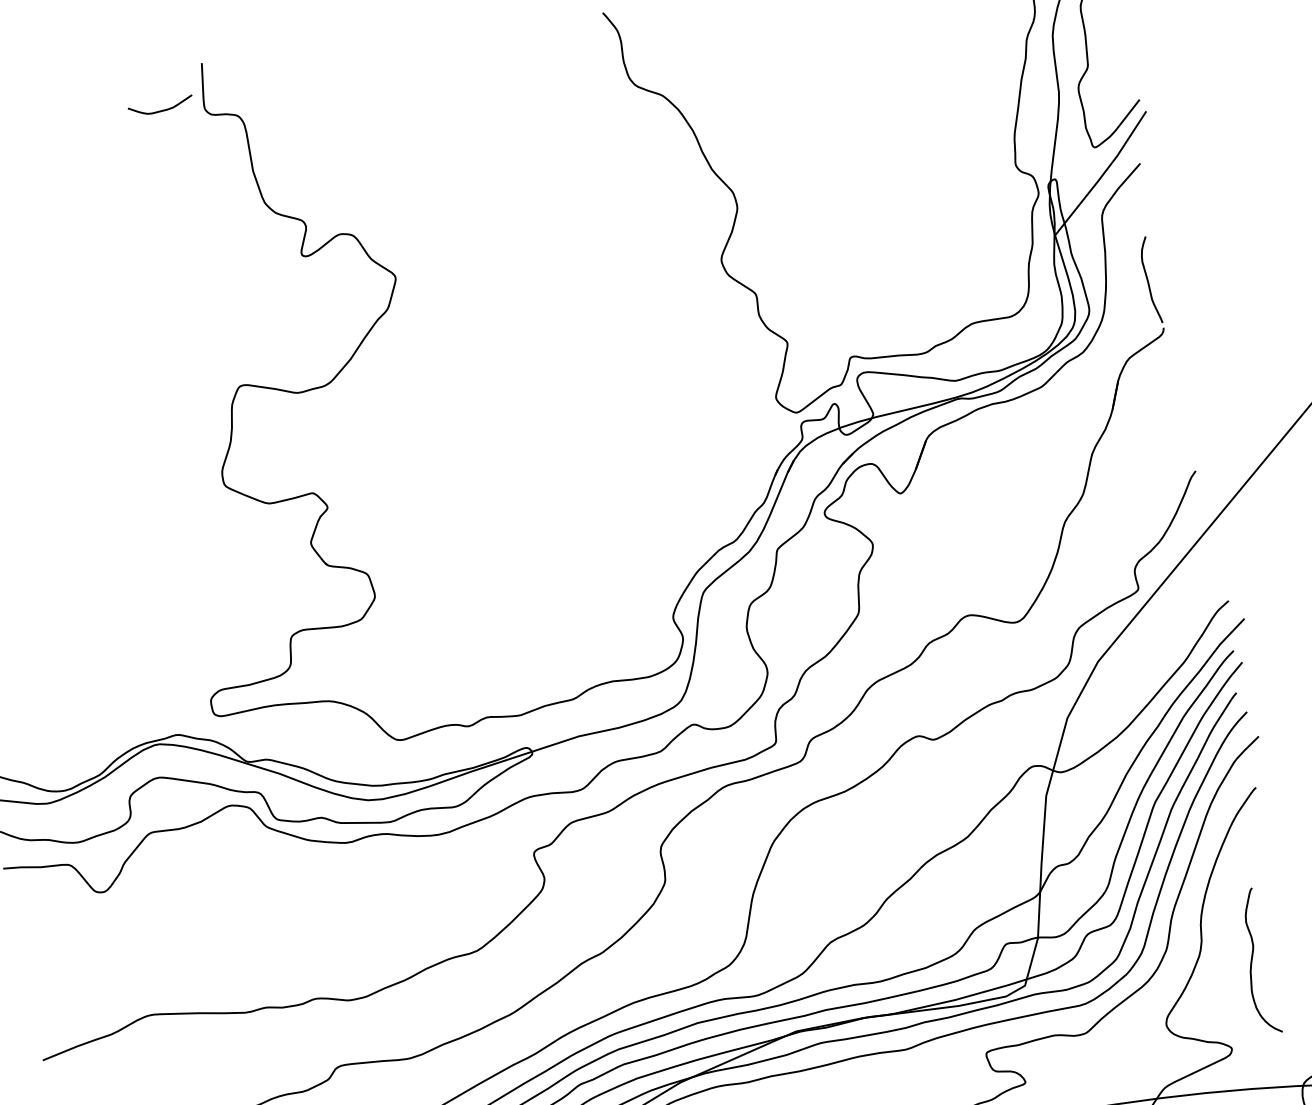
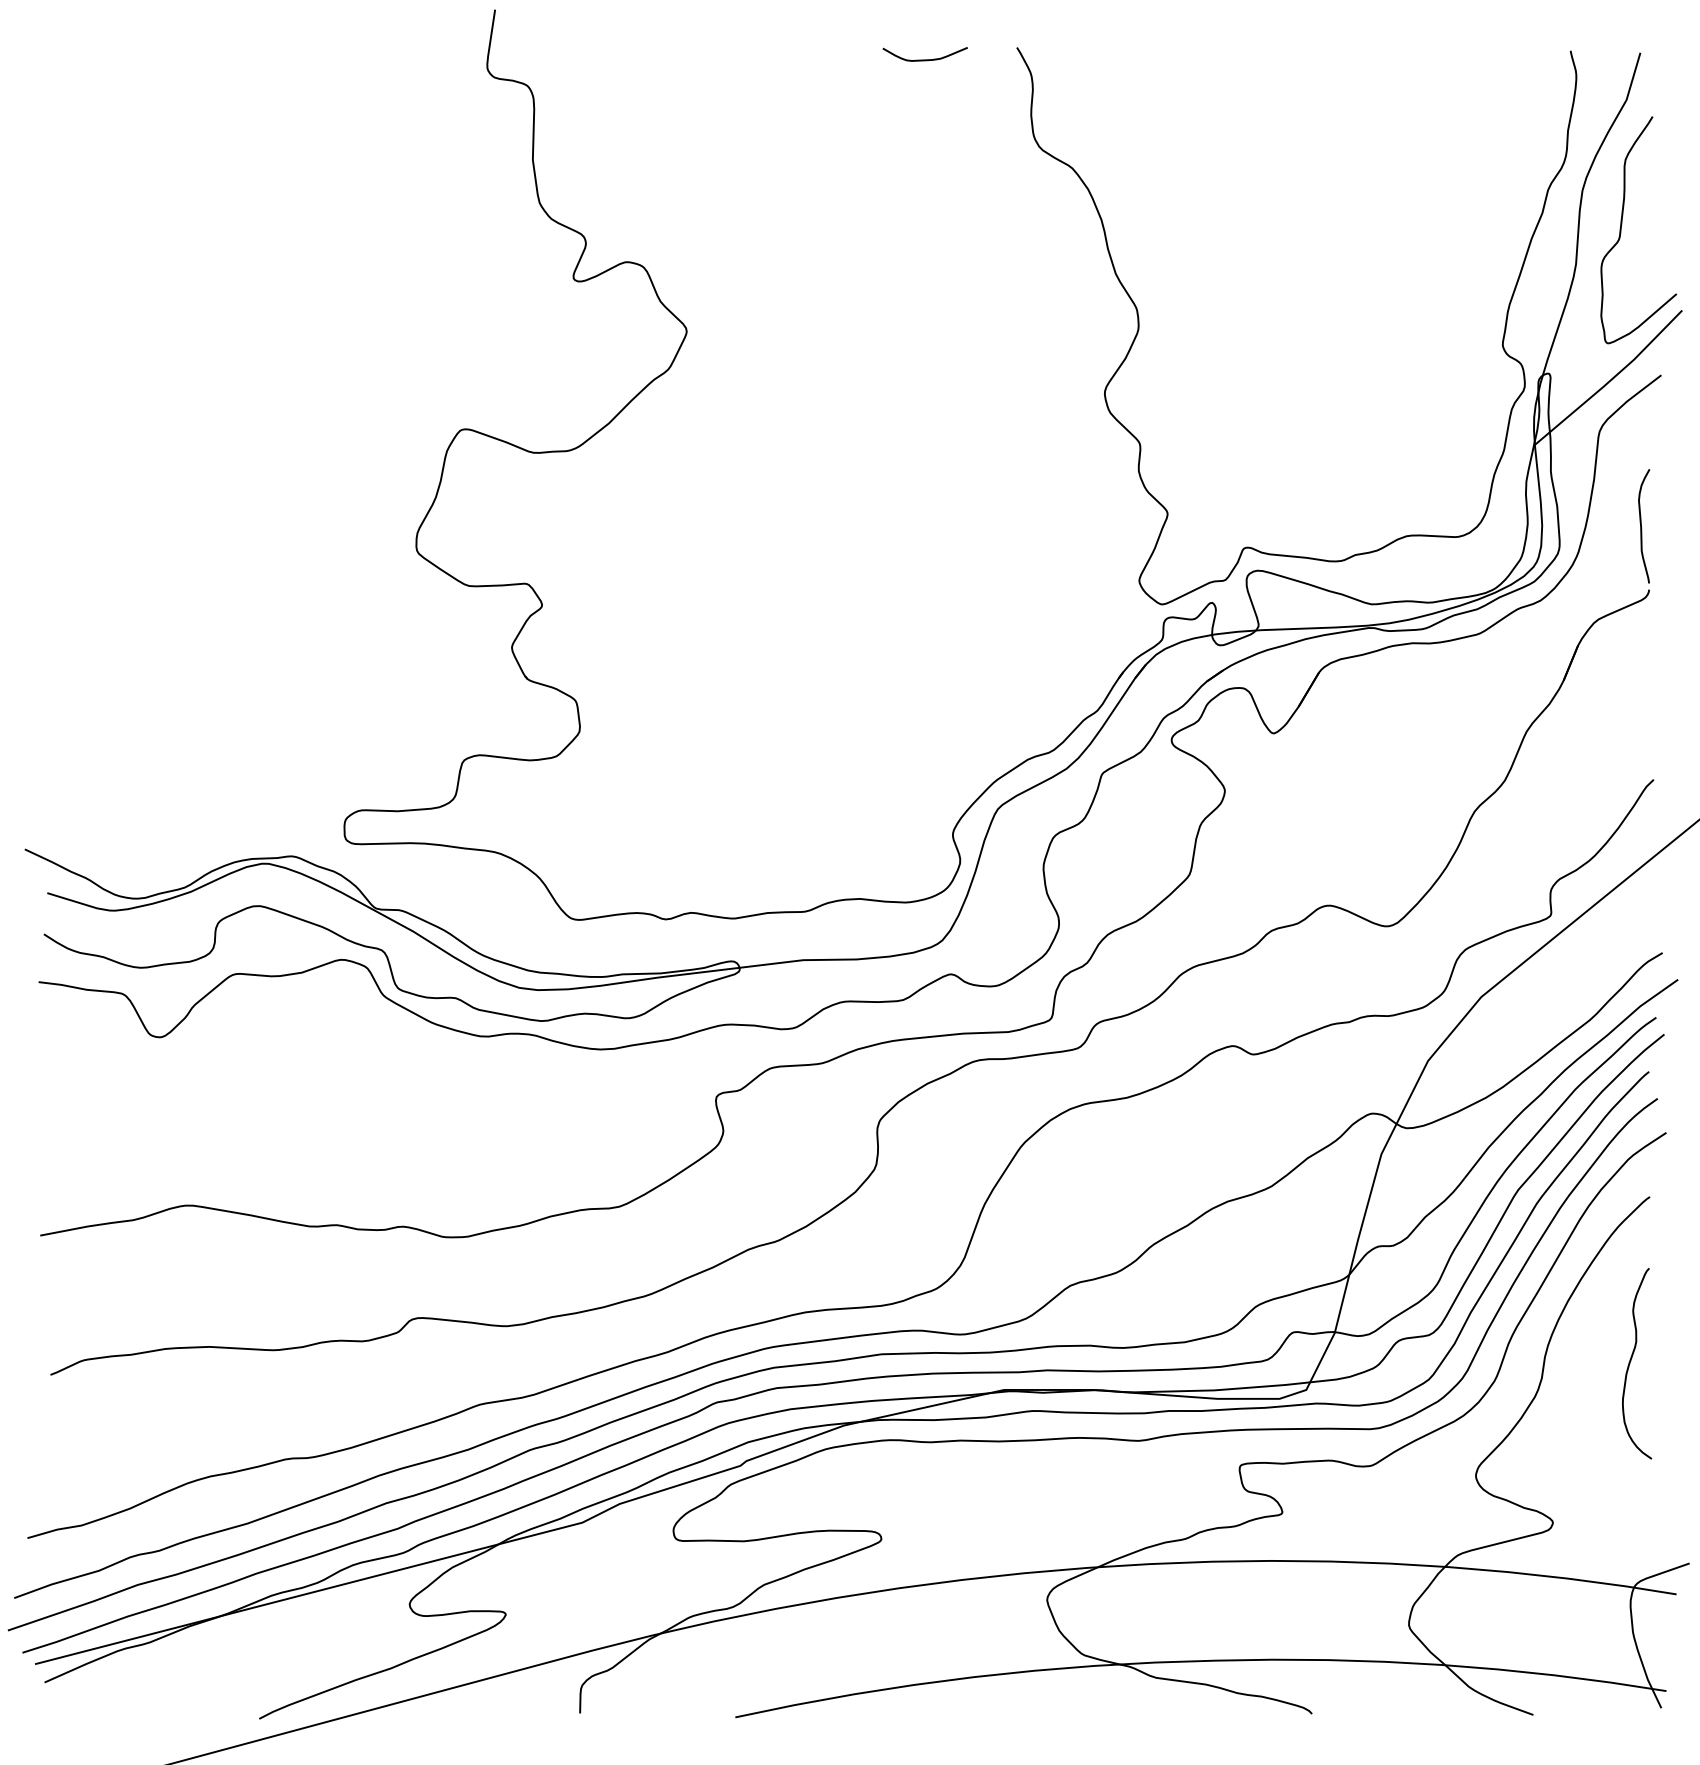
curve: (161, 110) -> (924, 59), moved
curve: (1252, 961) -> (1631, 1361), moved

